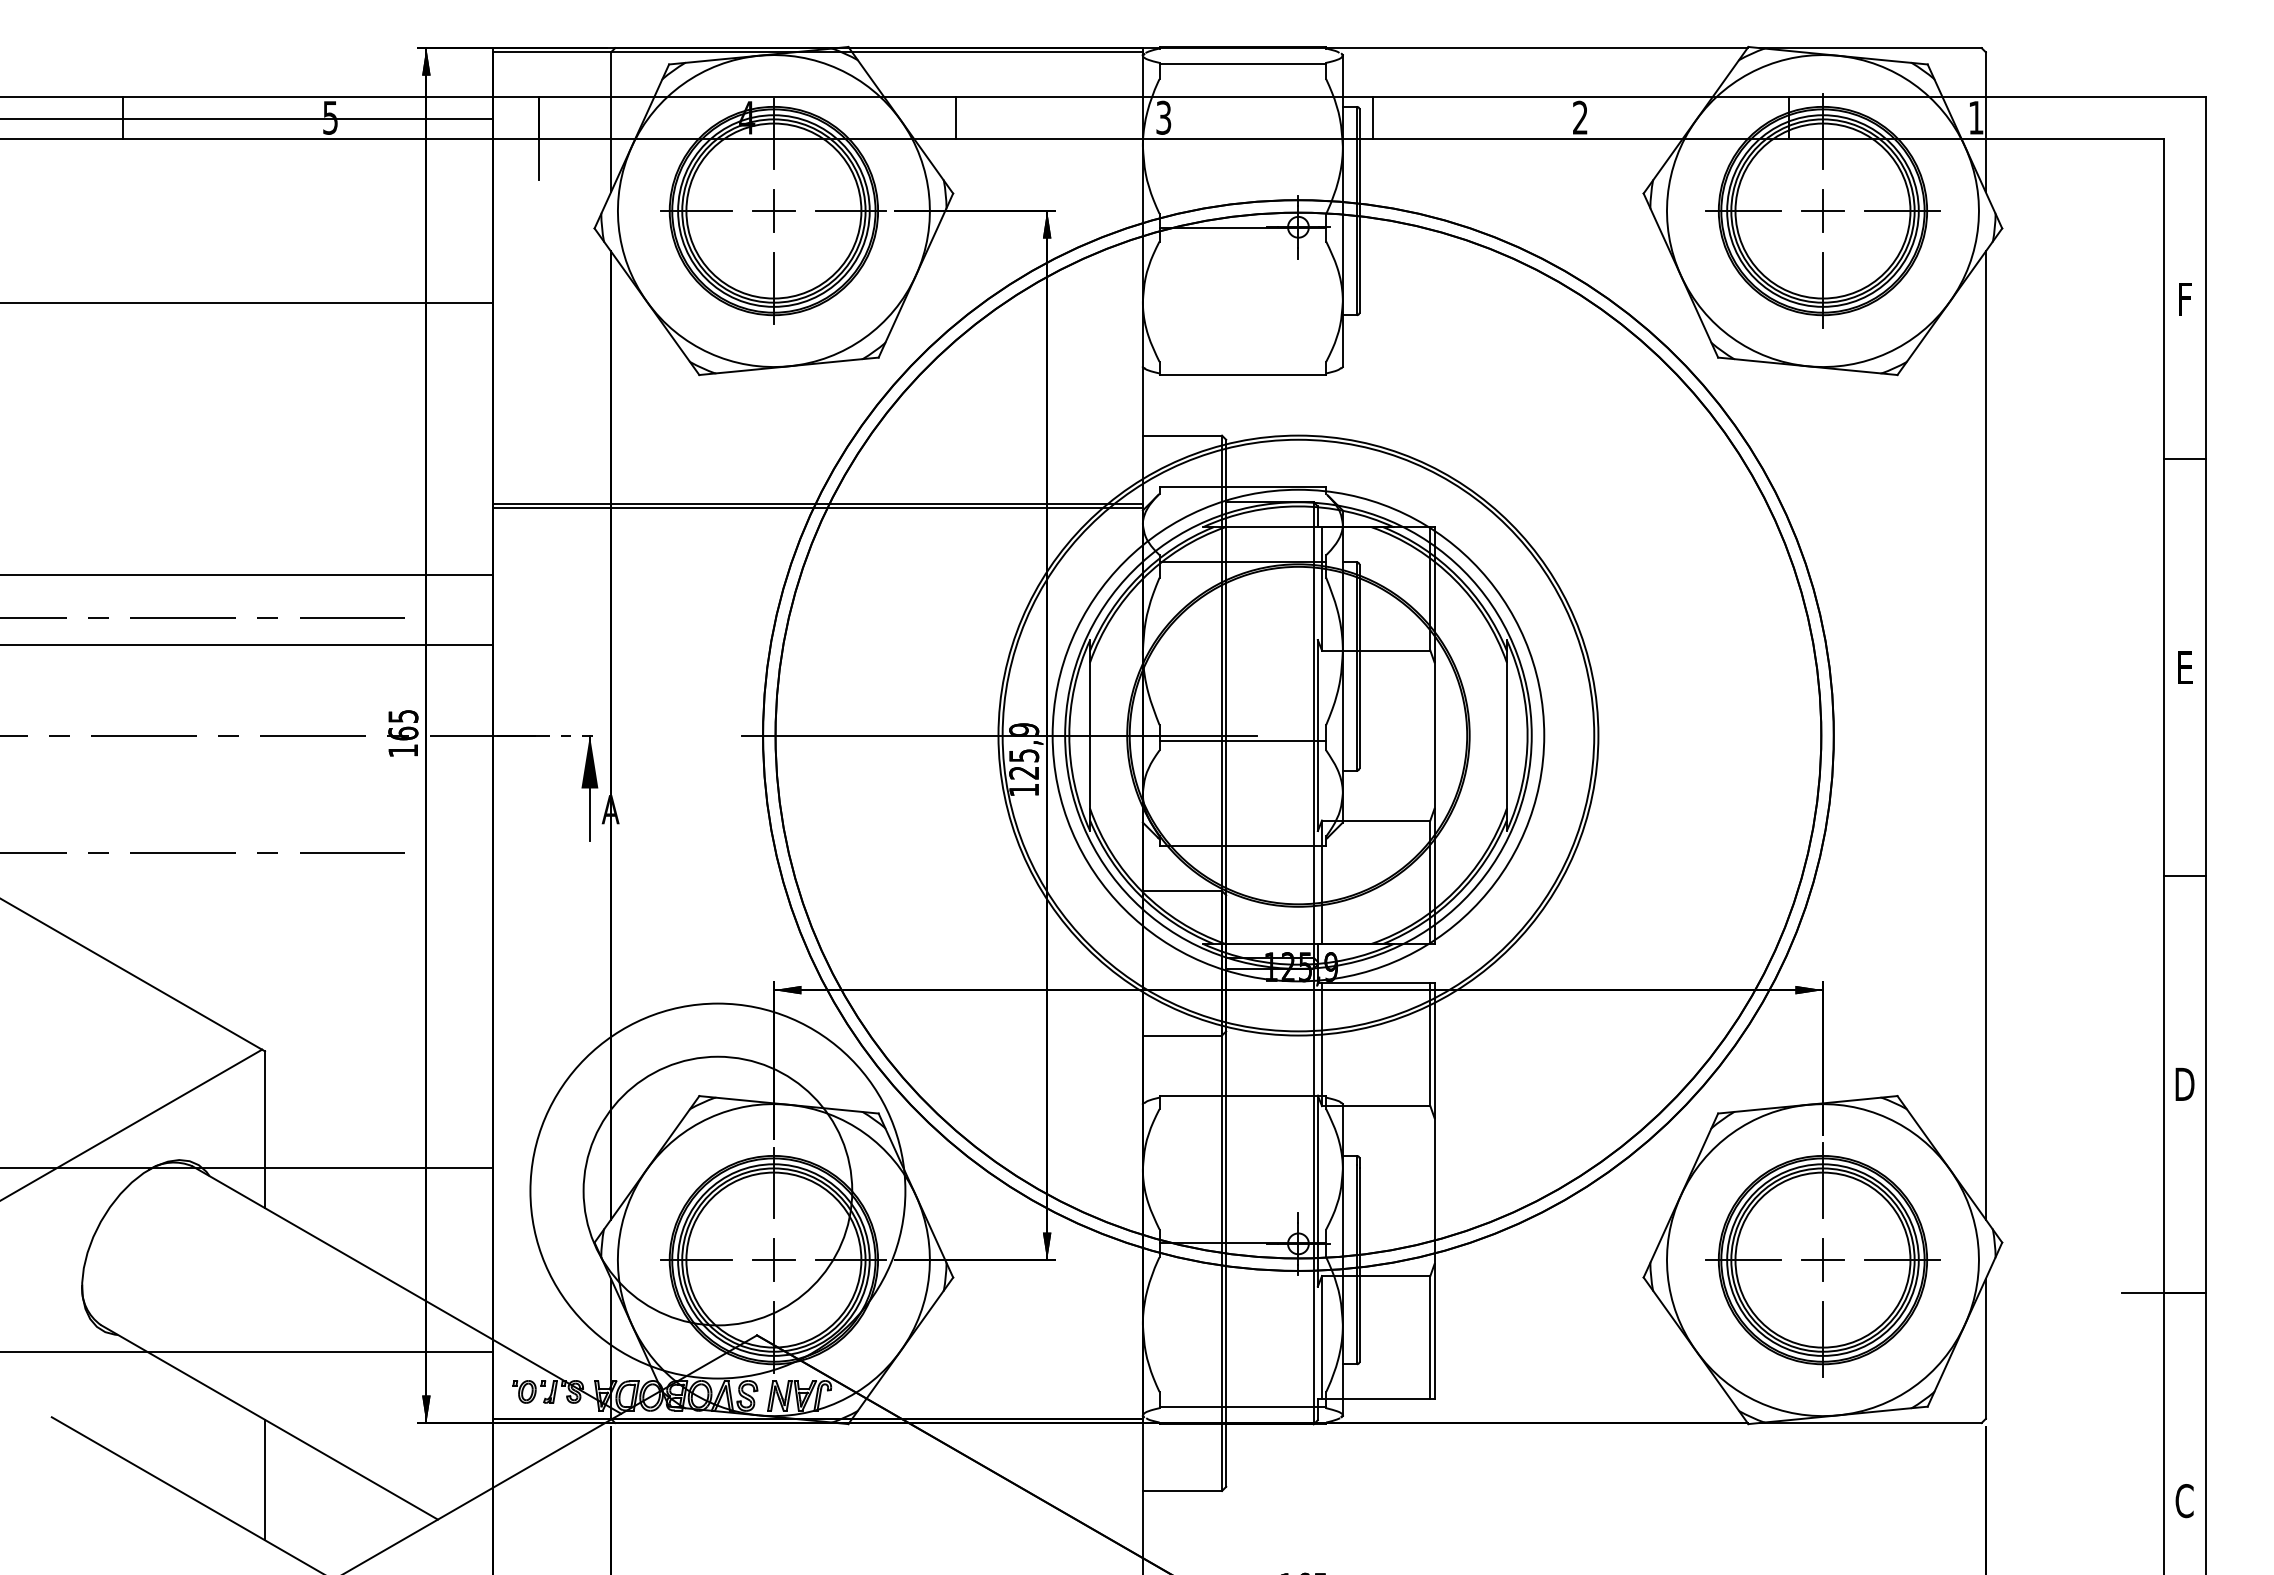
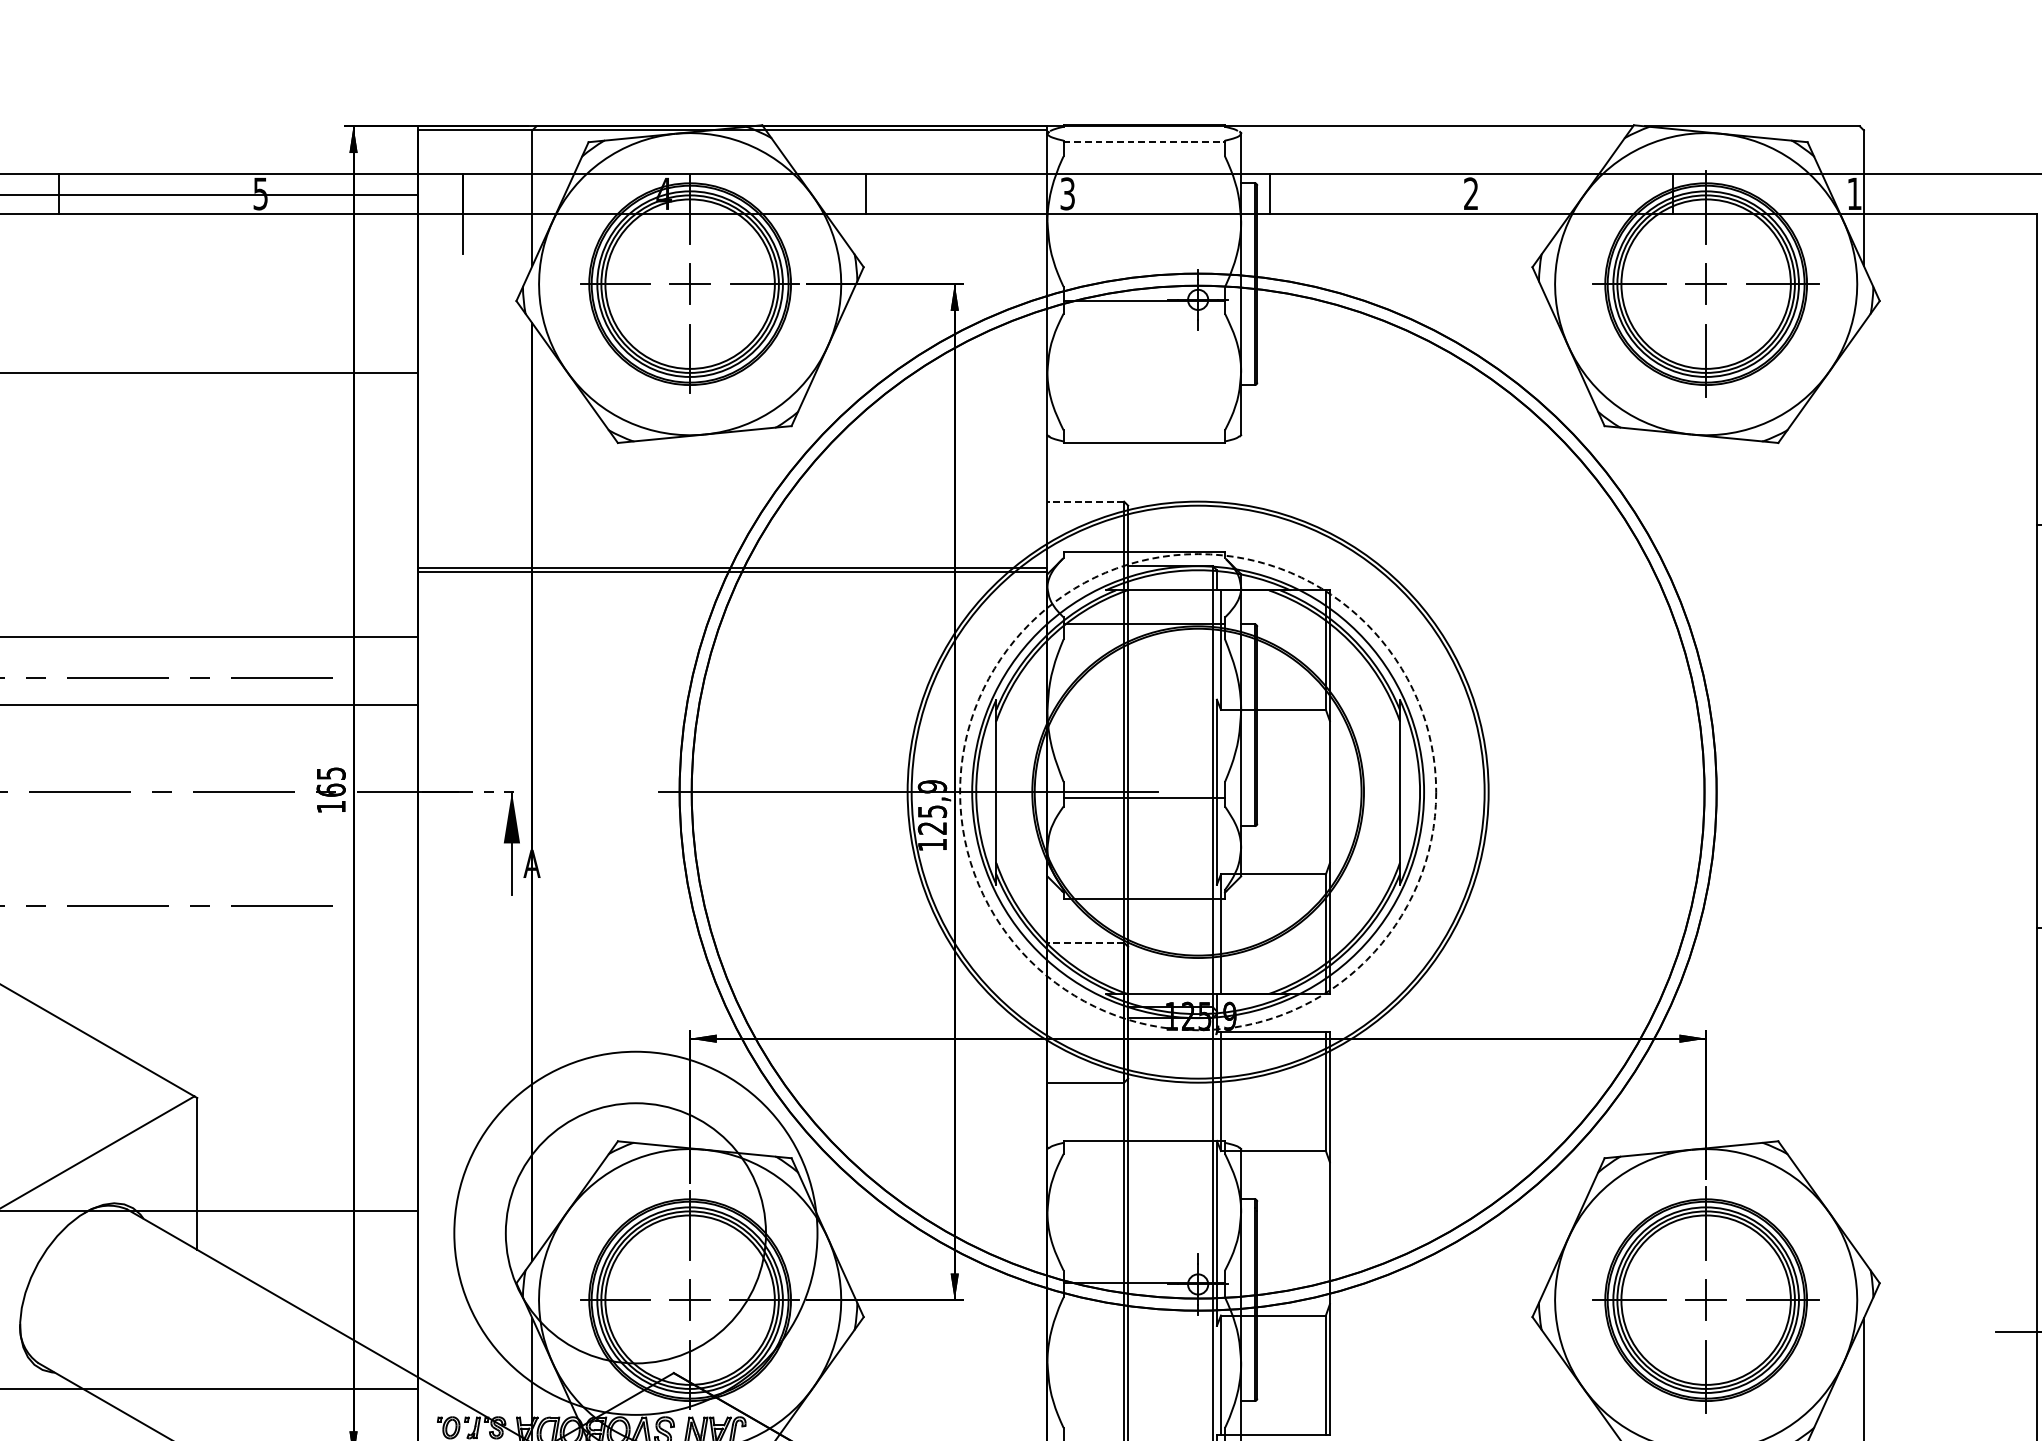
line: (1243, 64) -> (1144, 142), solid -> dashed
line: (1182, 435) -> (1085, 501), solid -> dashed
circle: (1298, 735) -> (1198, 792), solid -> dashed
line: (1985, 735) -> (1863, 792), removed
line: (1182, 891) -> (1085, 943), solid -> dashed

